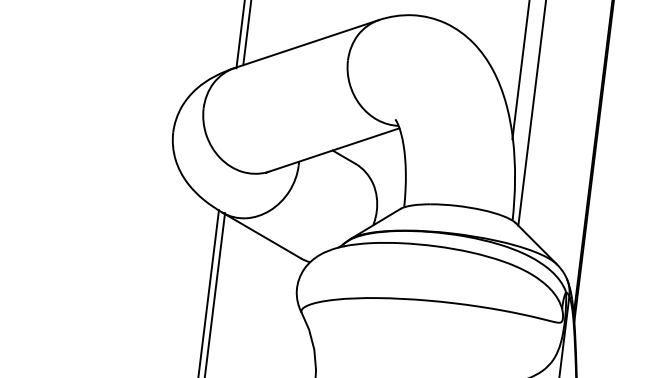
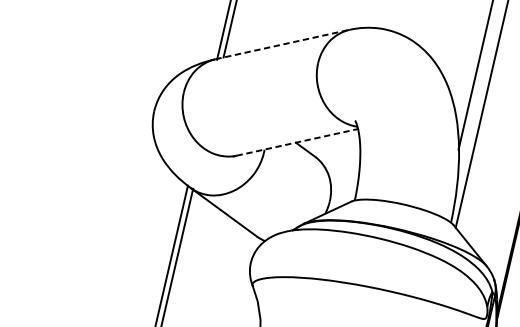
line: (307, 43) -> (283, 44), solid -> dashed
line: (334, 150) -> (297, 142), solid -> dashed

